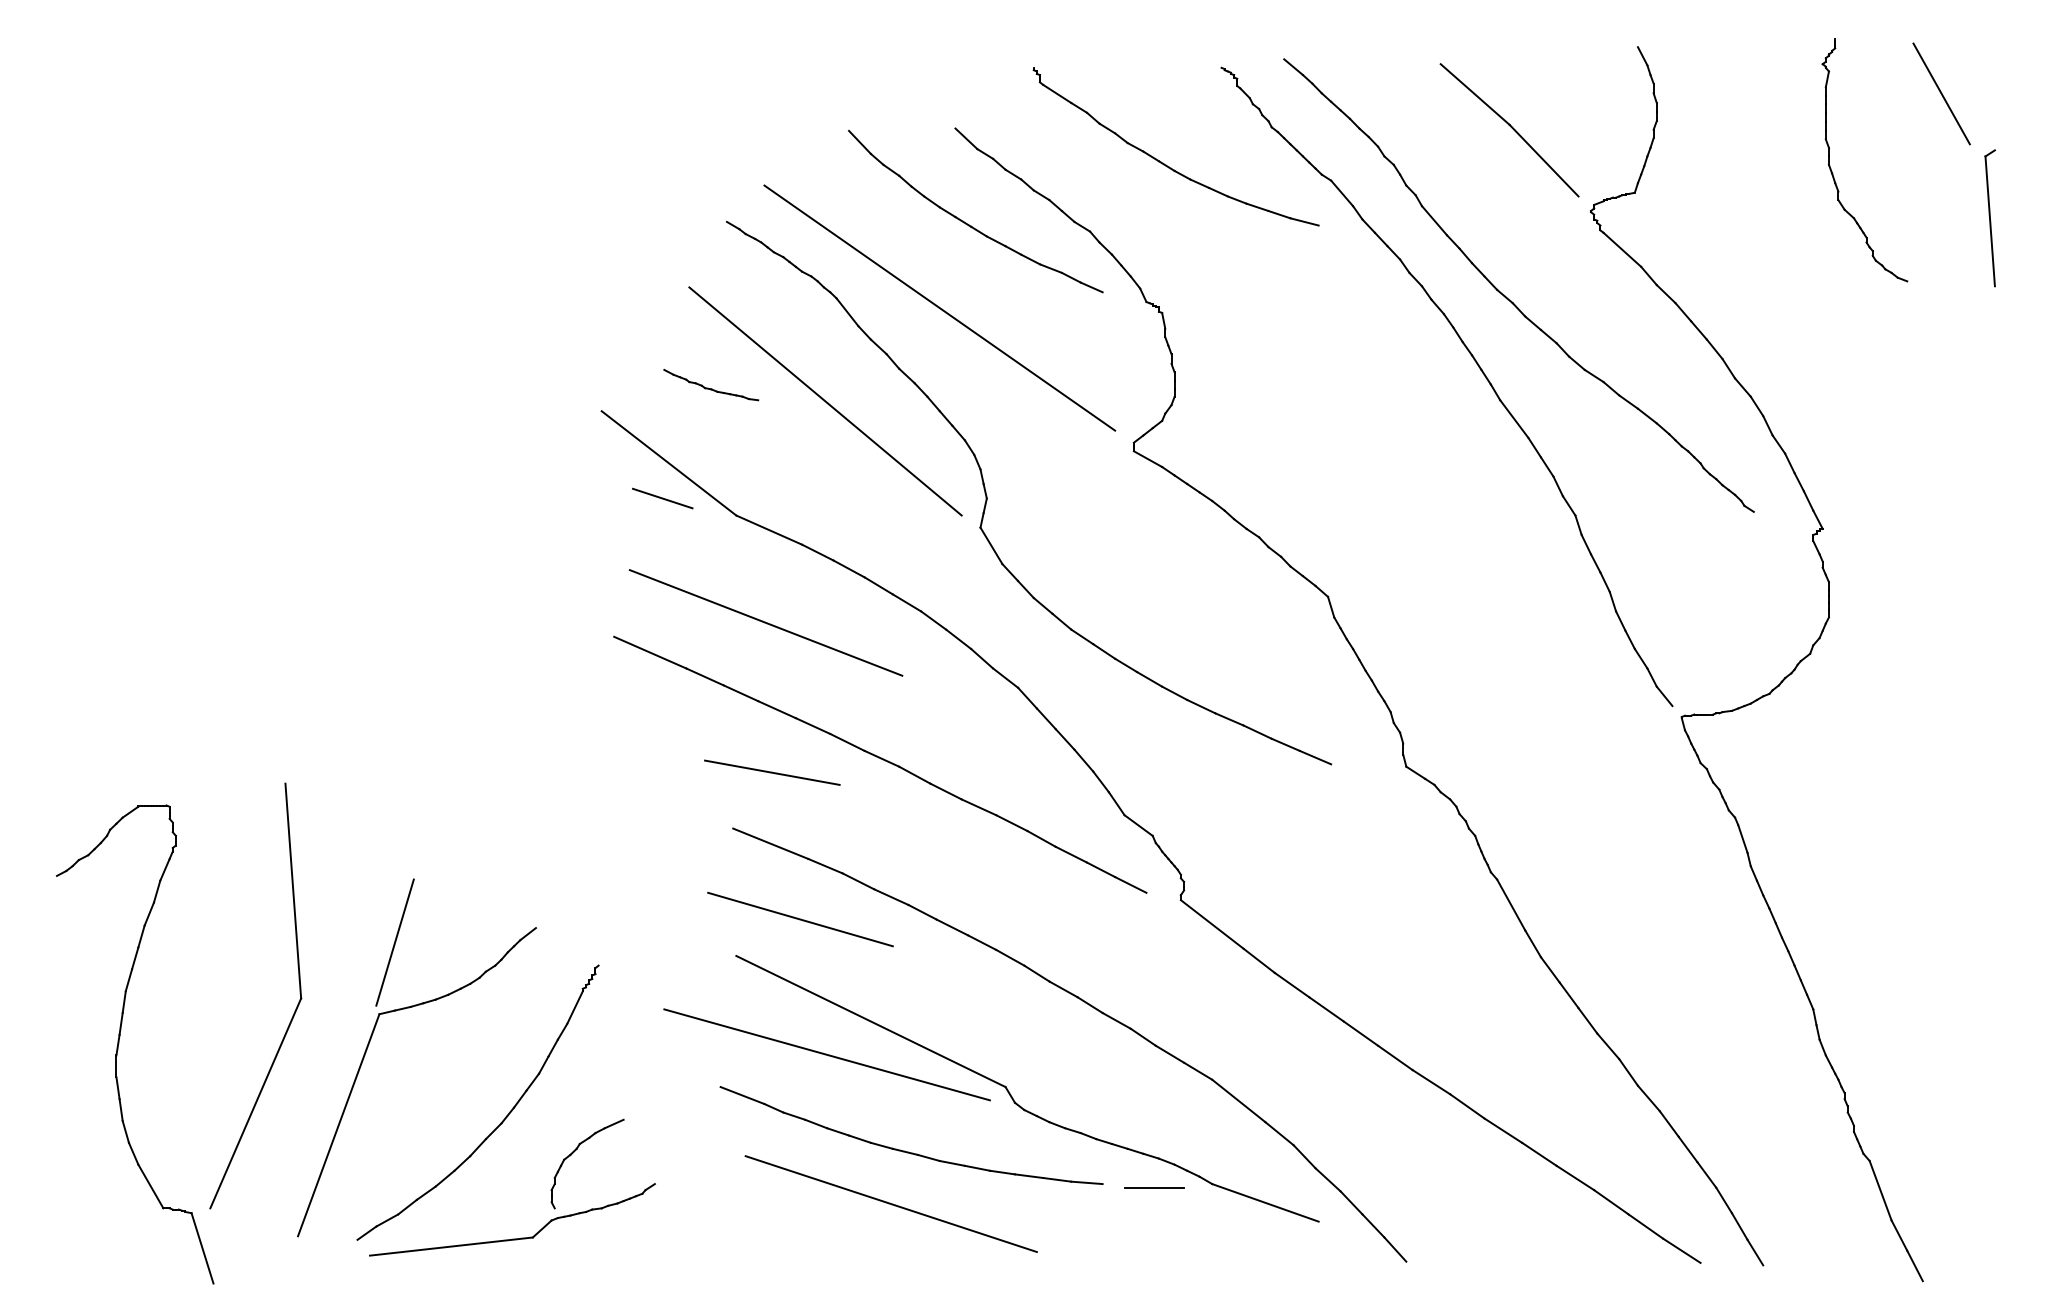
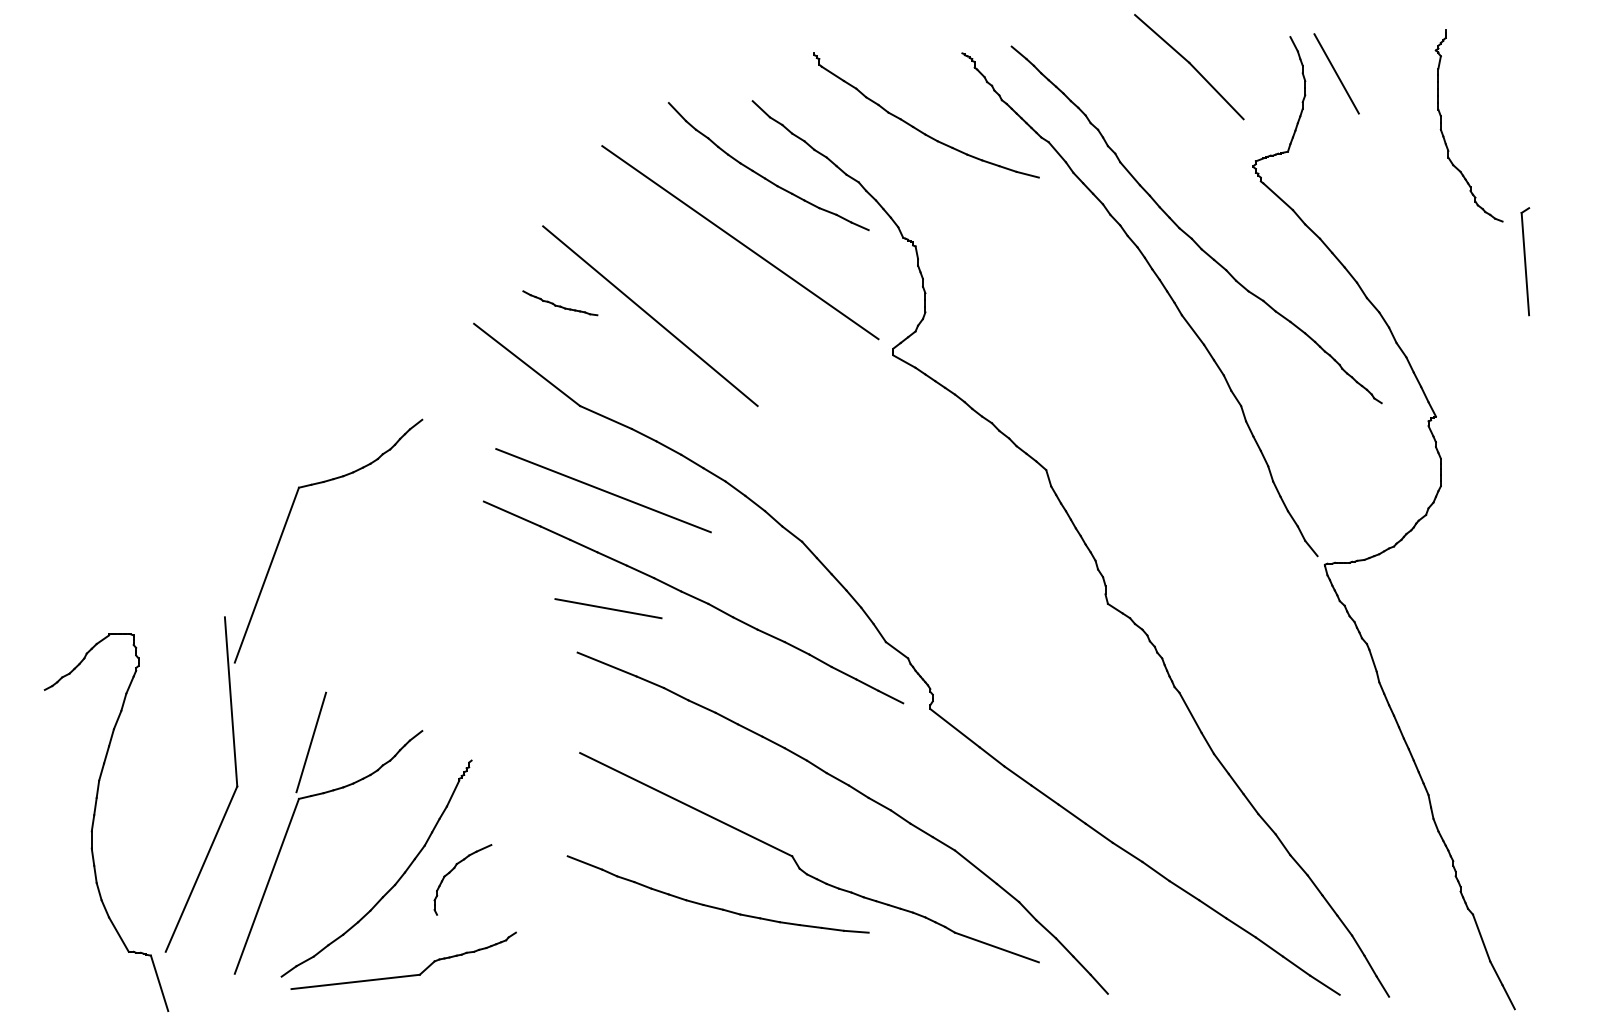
line: (1941, 93) -> (1336, 73), moved
part: (1509, 130) -> (1189, 67), moved
part: (1989, 218) -> (1524, 261), moved
part: (987, 495) -> (777, 390), removed
line: (662, 498) -> (521, 392), removed
part: (363, 666) -> (286, 524), added
line: (800, 919) -> (630, 724), removed
line: (826, 1054) -> (651, 830), removed
part: (575, 1151) -> (453, 870), moved
line: (1154, 1187) -> (909, 935), removed
line: (890, 1204) -> (701, 948), removed

